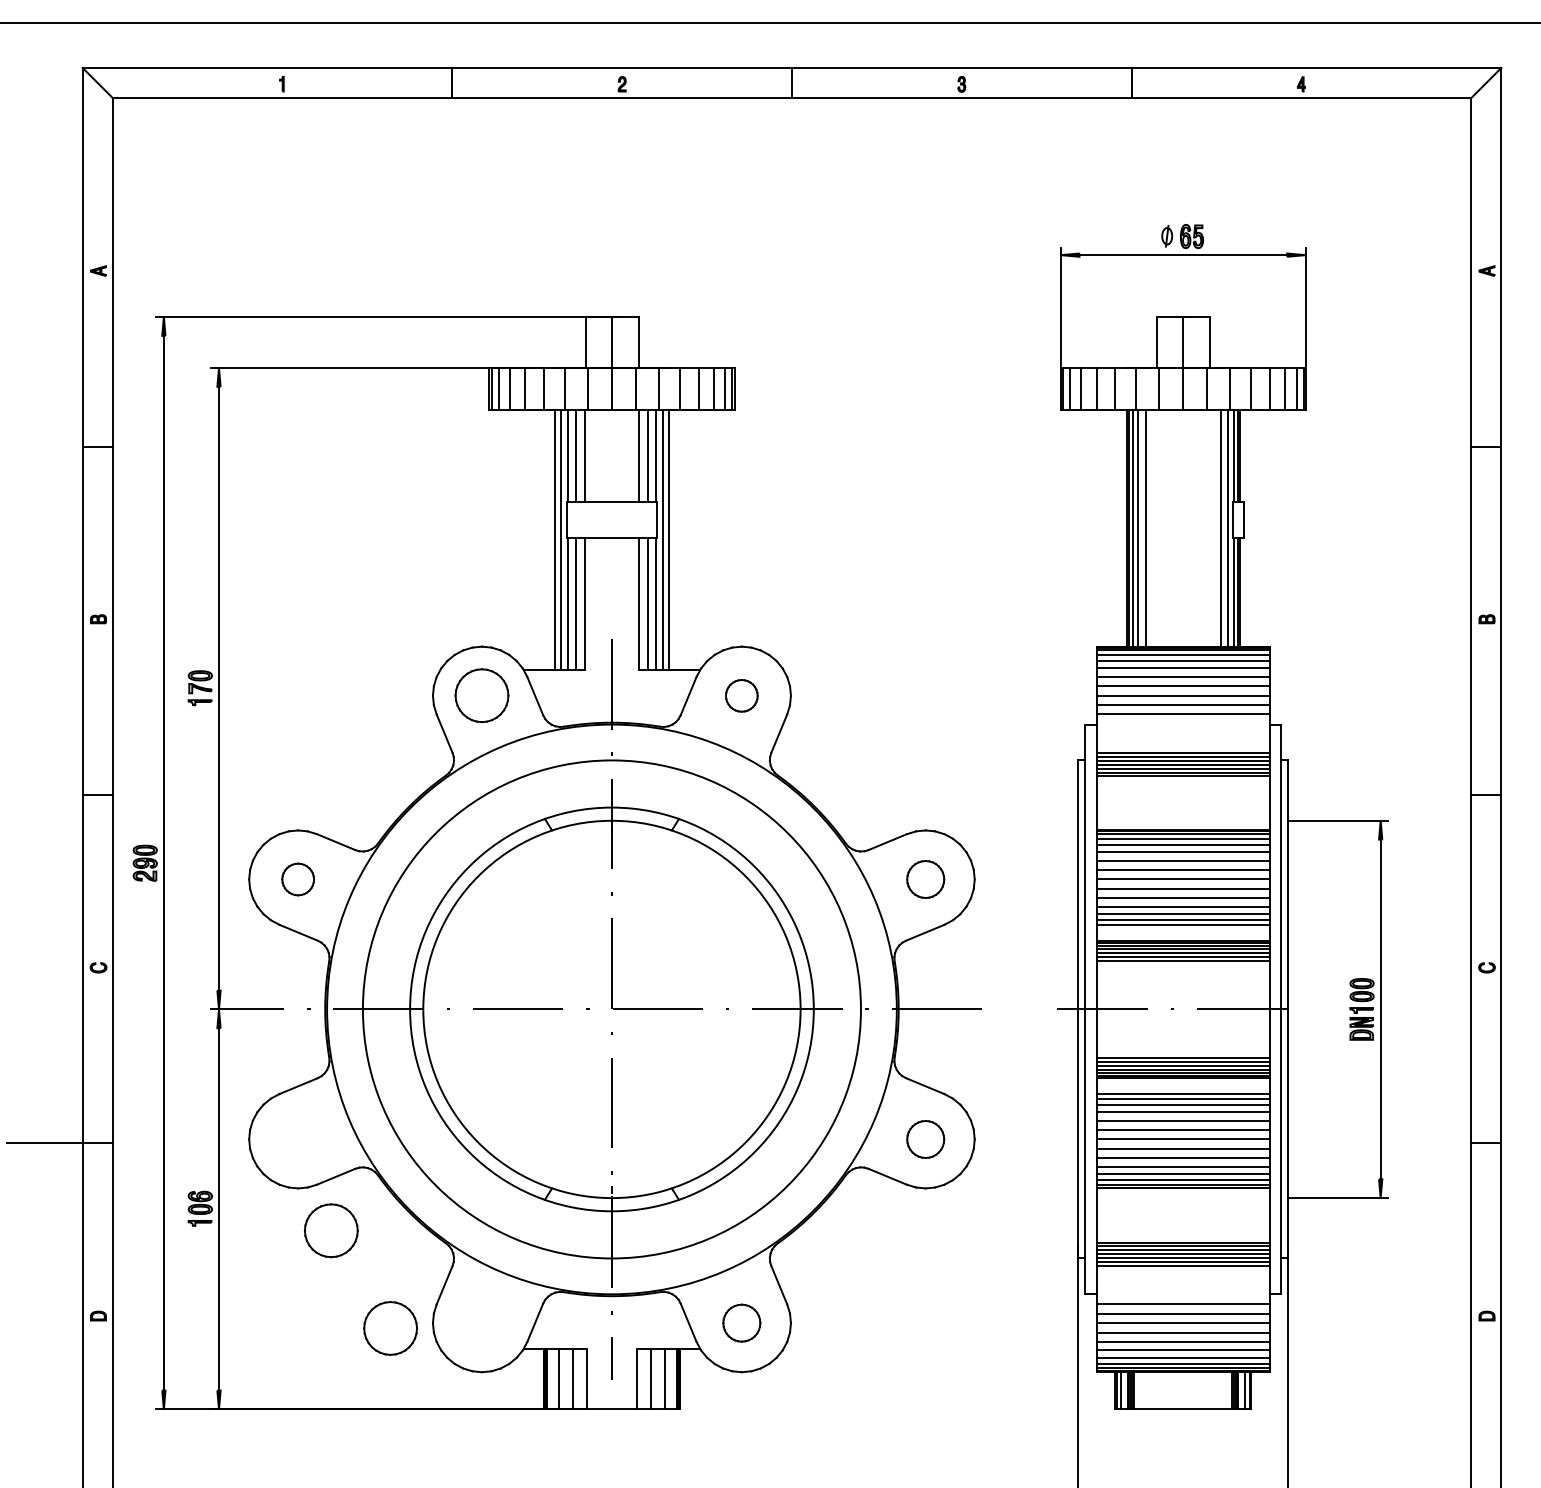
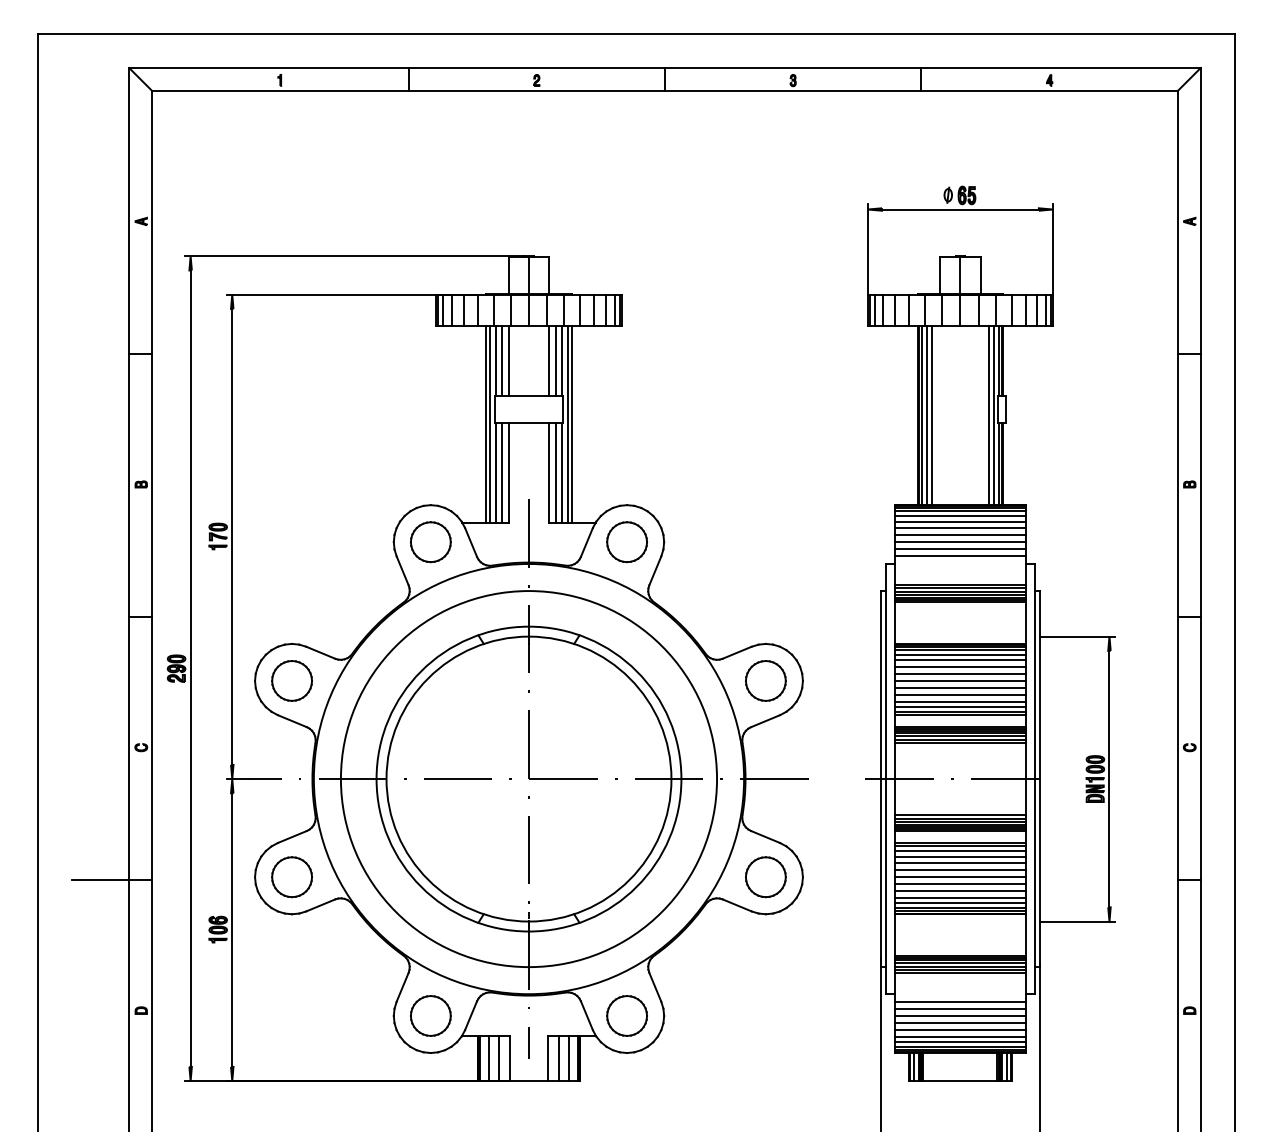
part: (741, 696) -> (626, 542), size x1.67
part: (297, 878) -> (291, 680), size x1.67
part: (925, 878) -> (765, 680), size x1.43
part: (925, 1139) -> (765, 877), size x1.43
part: (330, 1231) -> (291, 877), moved
part: (741, 1322) -> (626, 1015), size x1.43
part: (390, 1327) -> (430, 1015), moved

